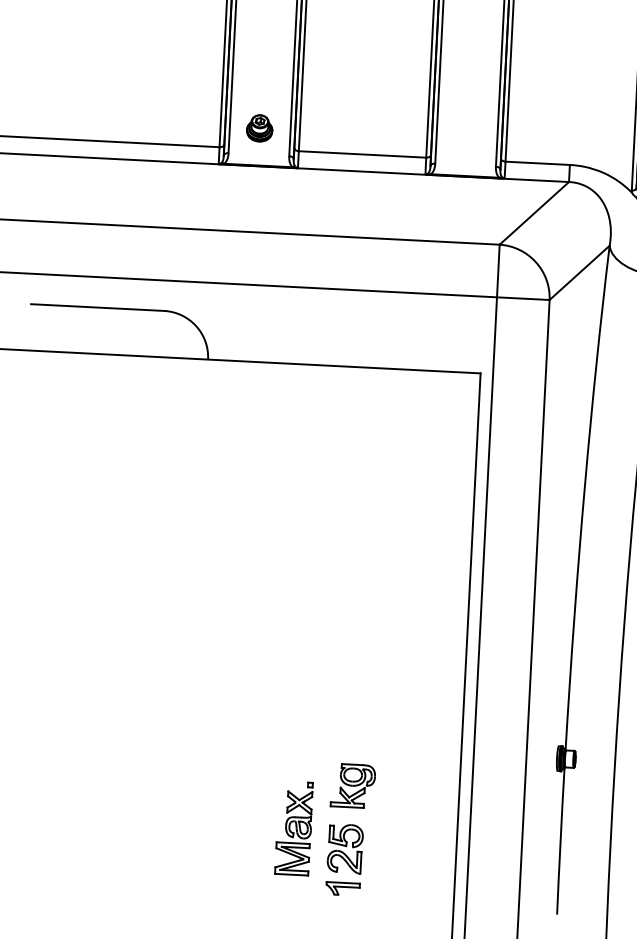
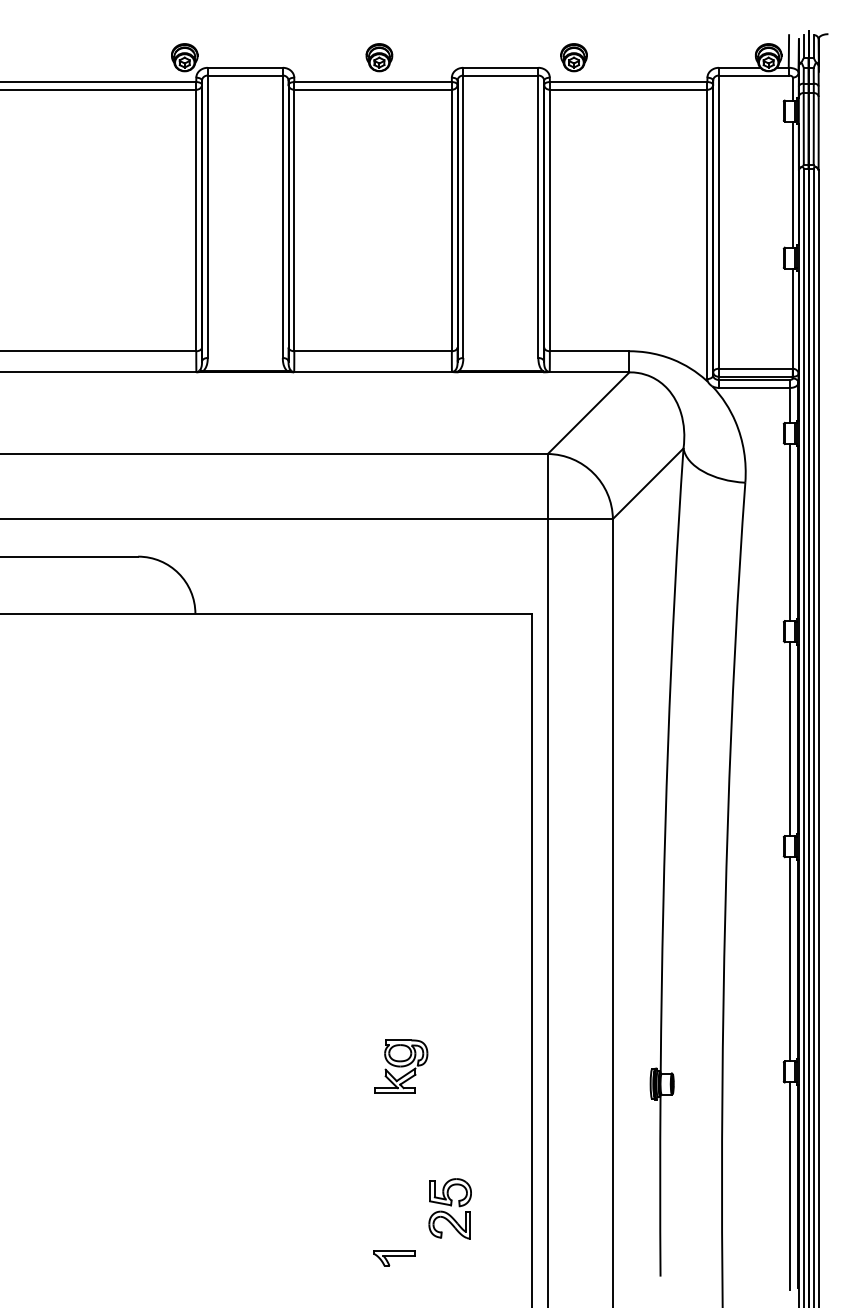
part: (259, 128) -> (244, 325), removed
part: (353, 785) -> (401, 1066), moved
part: (293, 828) -> (330, 1186), removed
part: (344, 848) -> (449, 1208), moved

